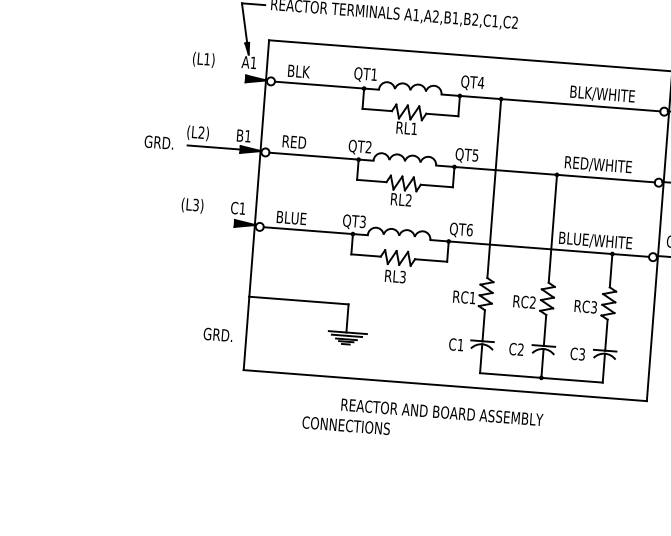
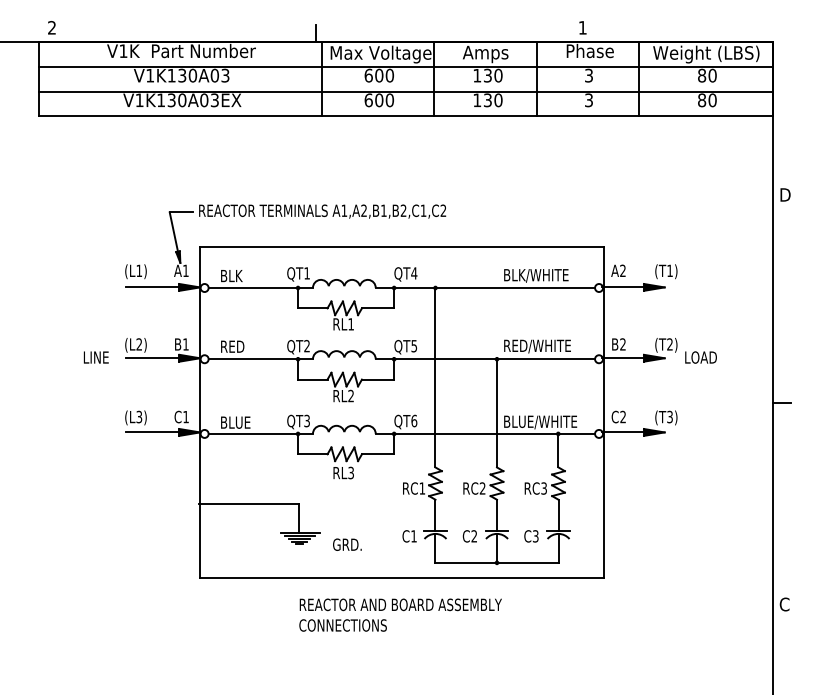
line: (219, 76) -> (152, 287), added
text: (158, 142) -> (97, 357), GRD. -> LINE
line: (207, 221) -> (152, 432), added
text: (218, 334) -> (347, 544), moved
text: (345, 425) -> (342, 625), moved

